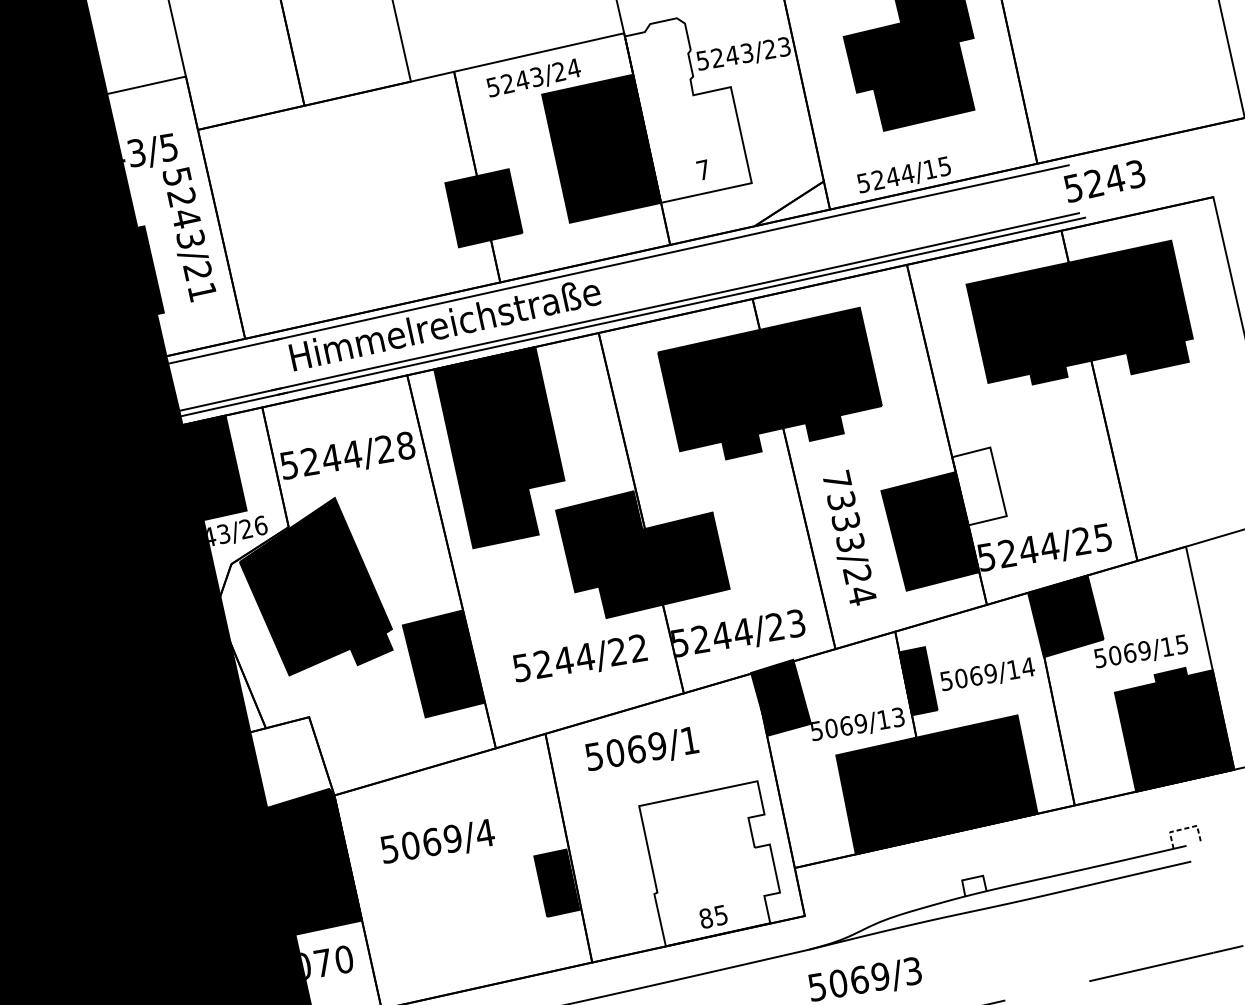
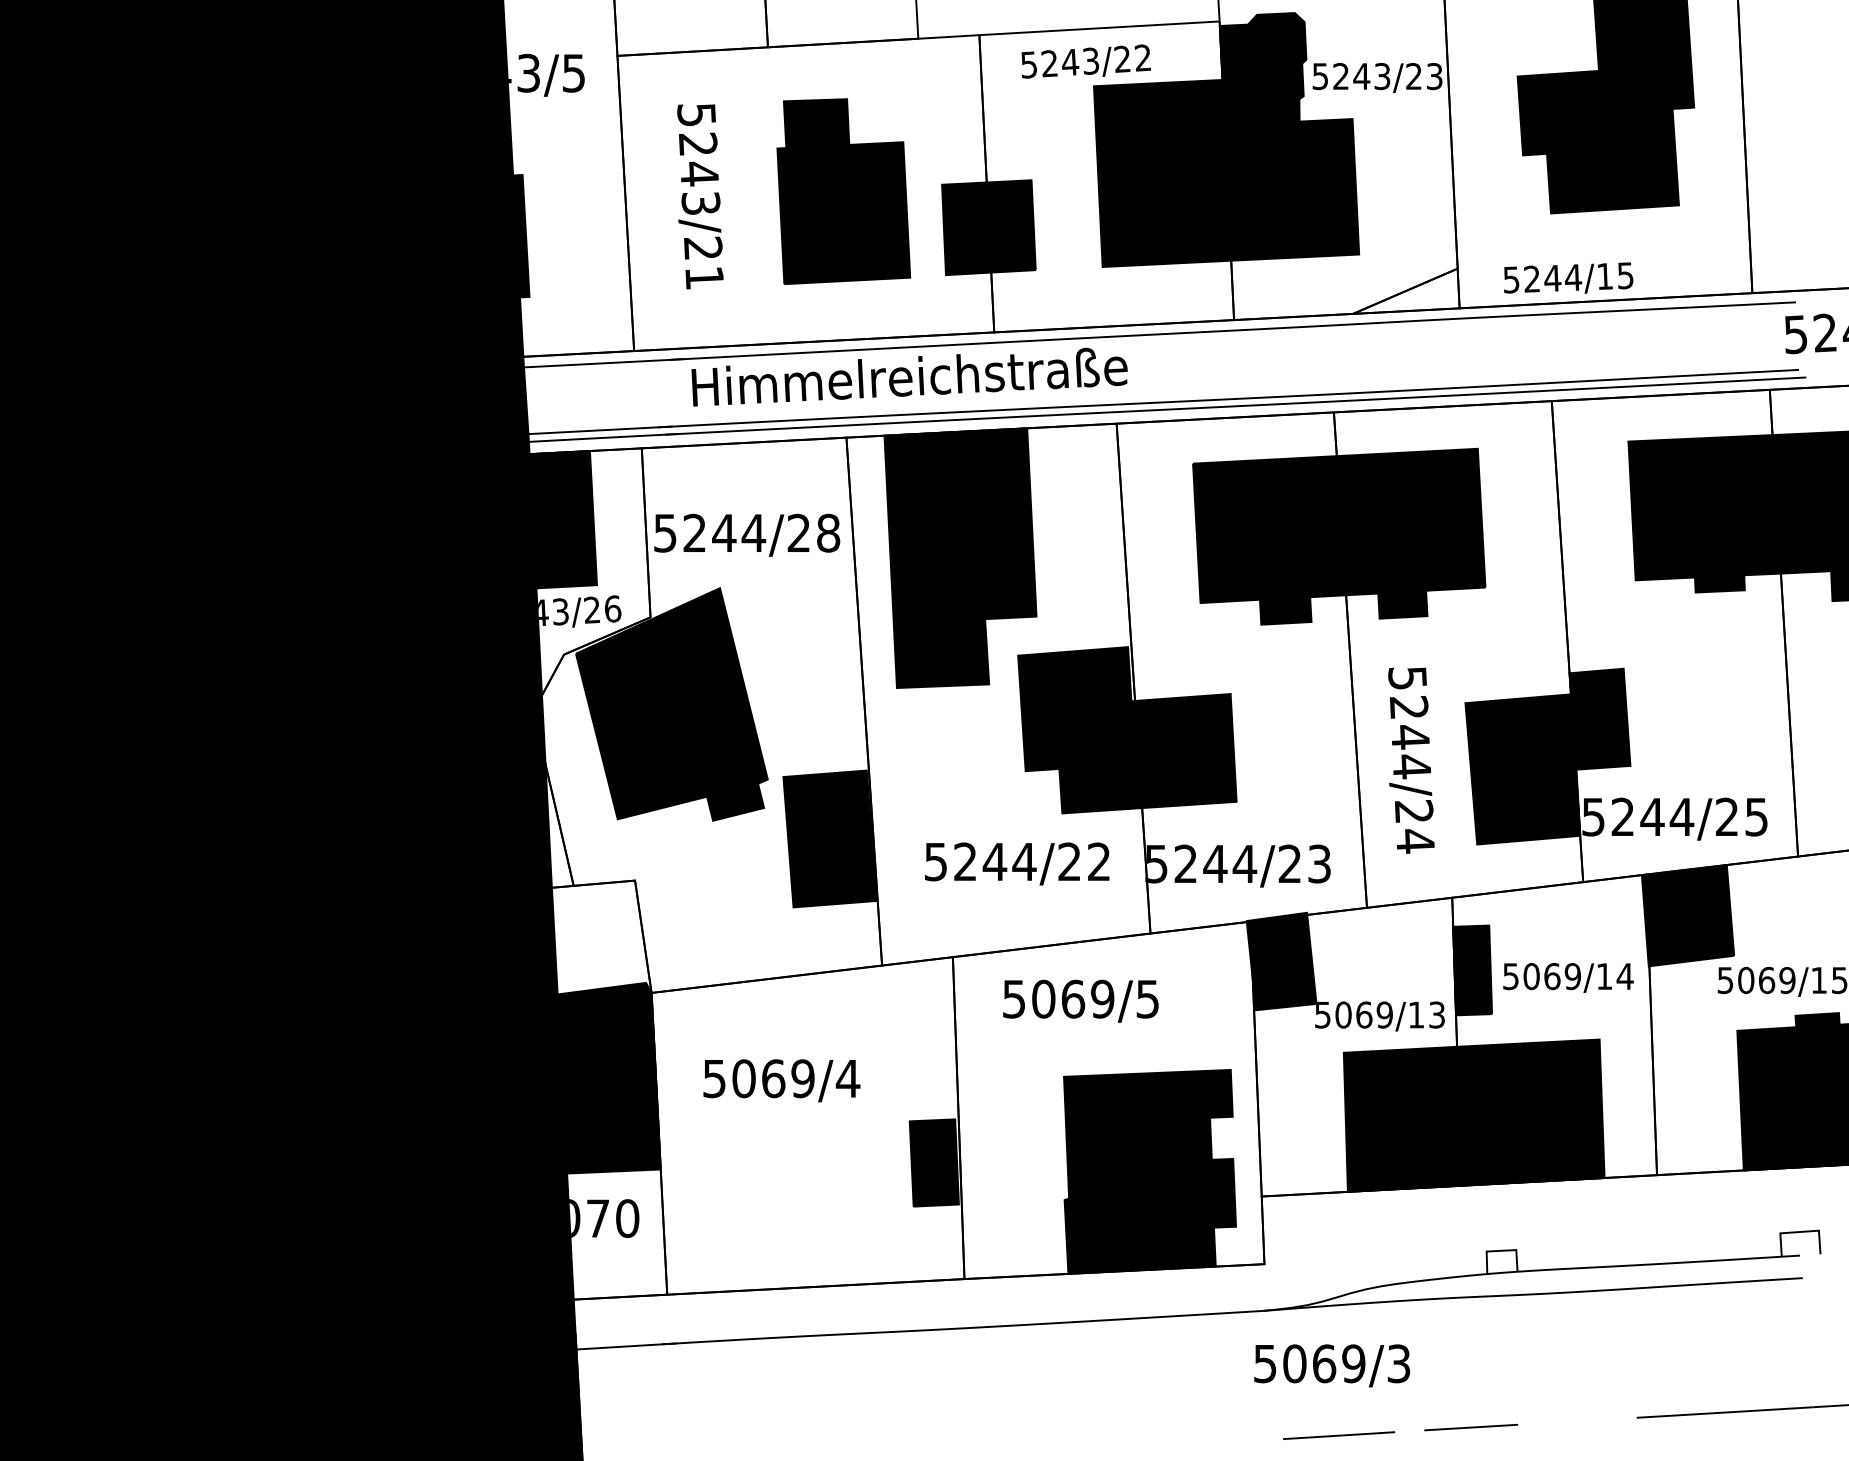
text: (574, 68) -> (1143, 57), 5243/24 -> 5243/22
fill: (687, 107) -> (1289, 136), added
part: (375, 199) -> (843, 191), added
text: (189, 234) -> (700, 196), moved
fill: (979, 485) -> (1599, 718), added
text: (843, 511) -> (1409, 722), 7333/24 -> 5244/24
text: (689, 740) -> (1147, 999), 5069/1 -> 5069/5
line: (1184, 828) -> (1800, 1231), dashed -> solid
fill: (712, 863) -> (1150, 1171), added

